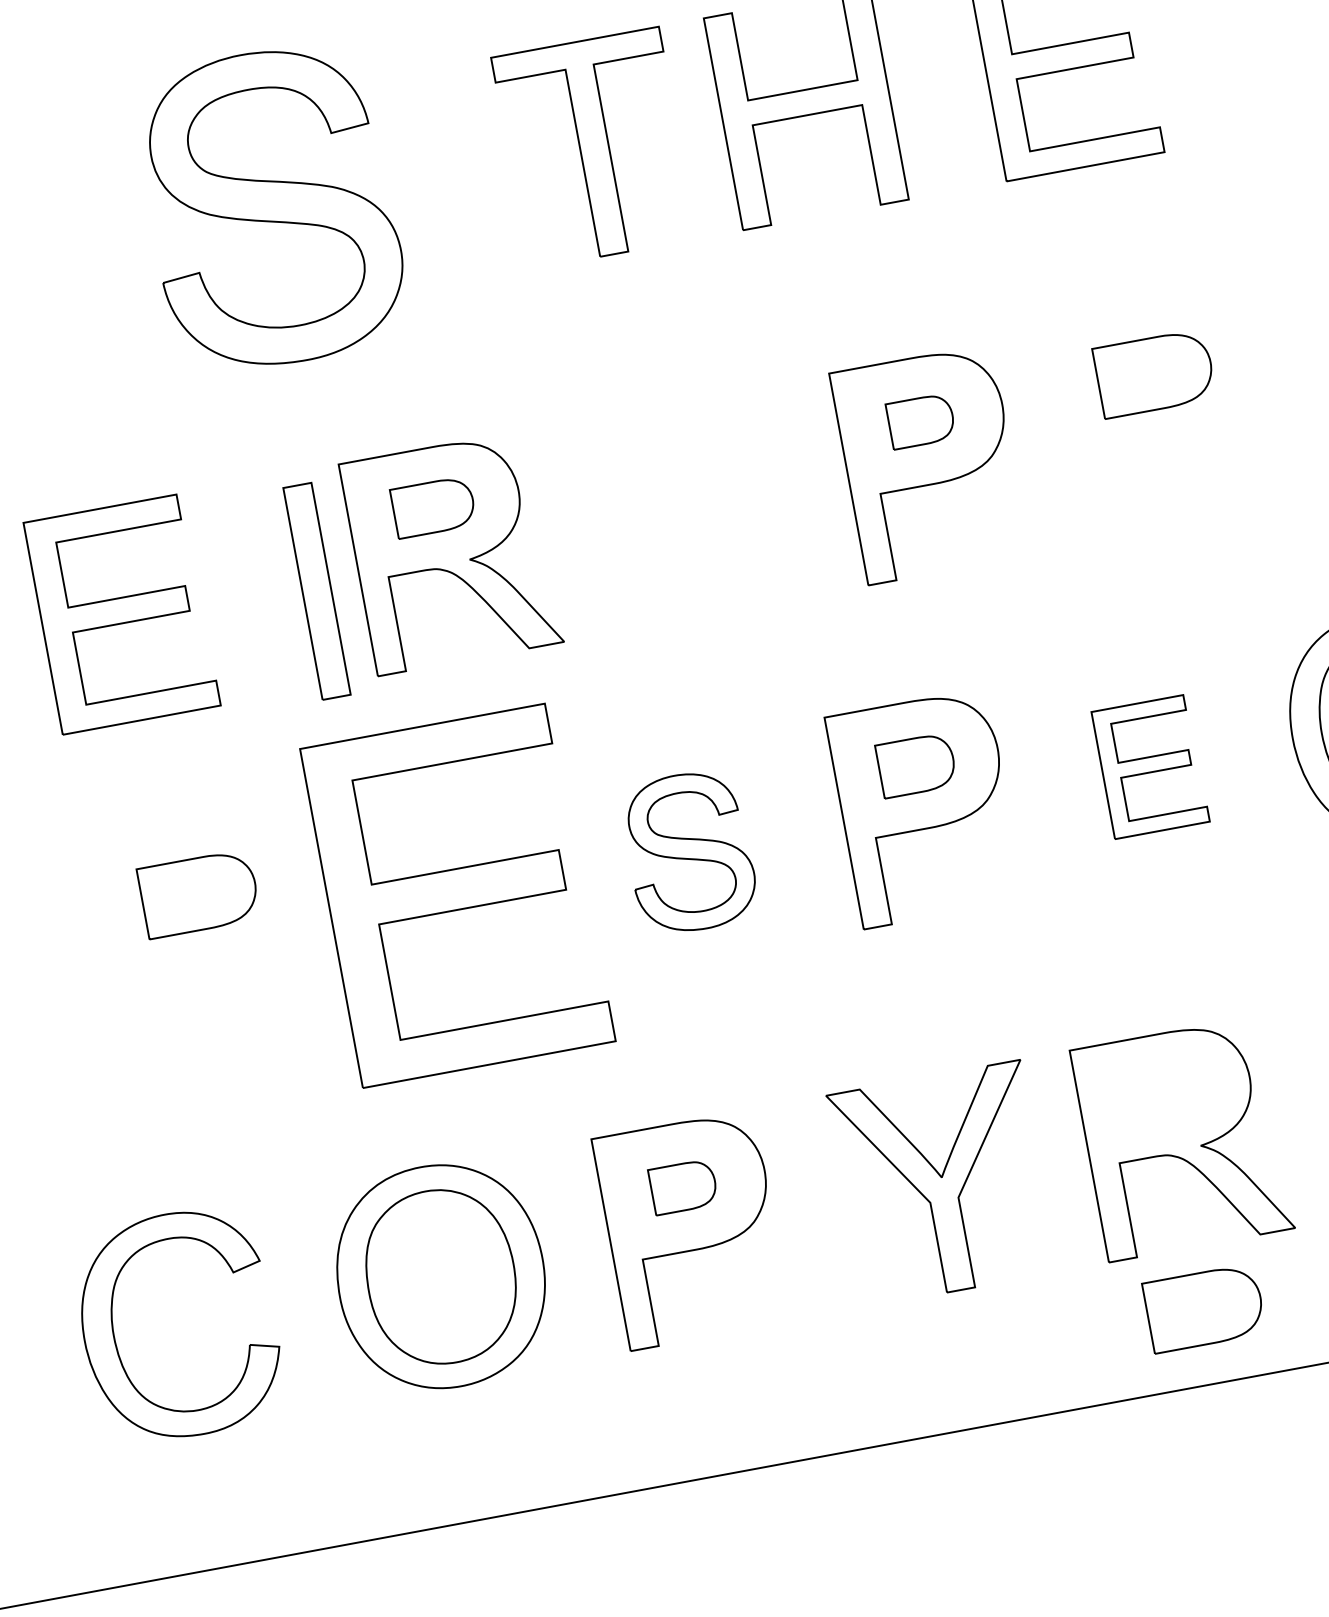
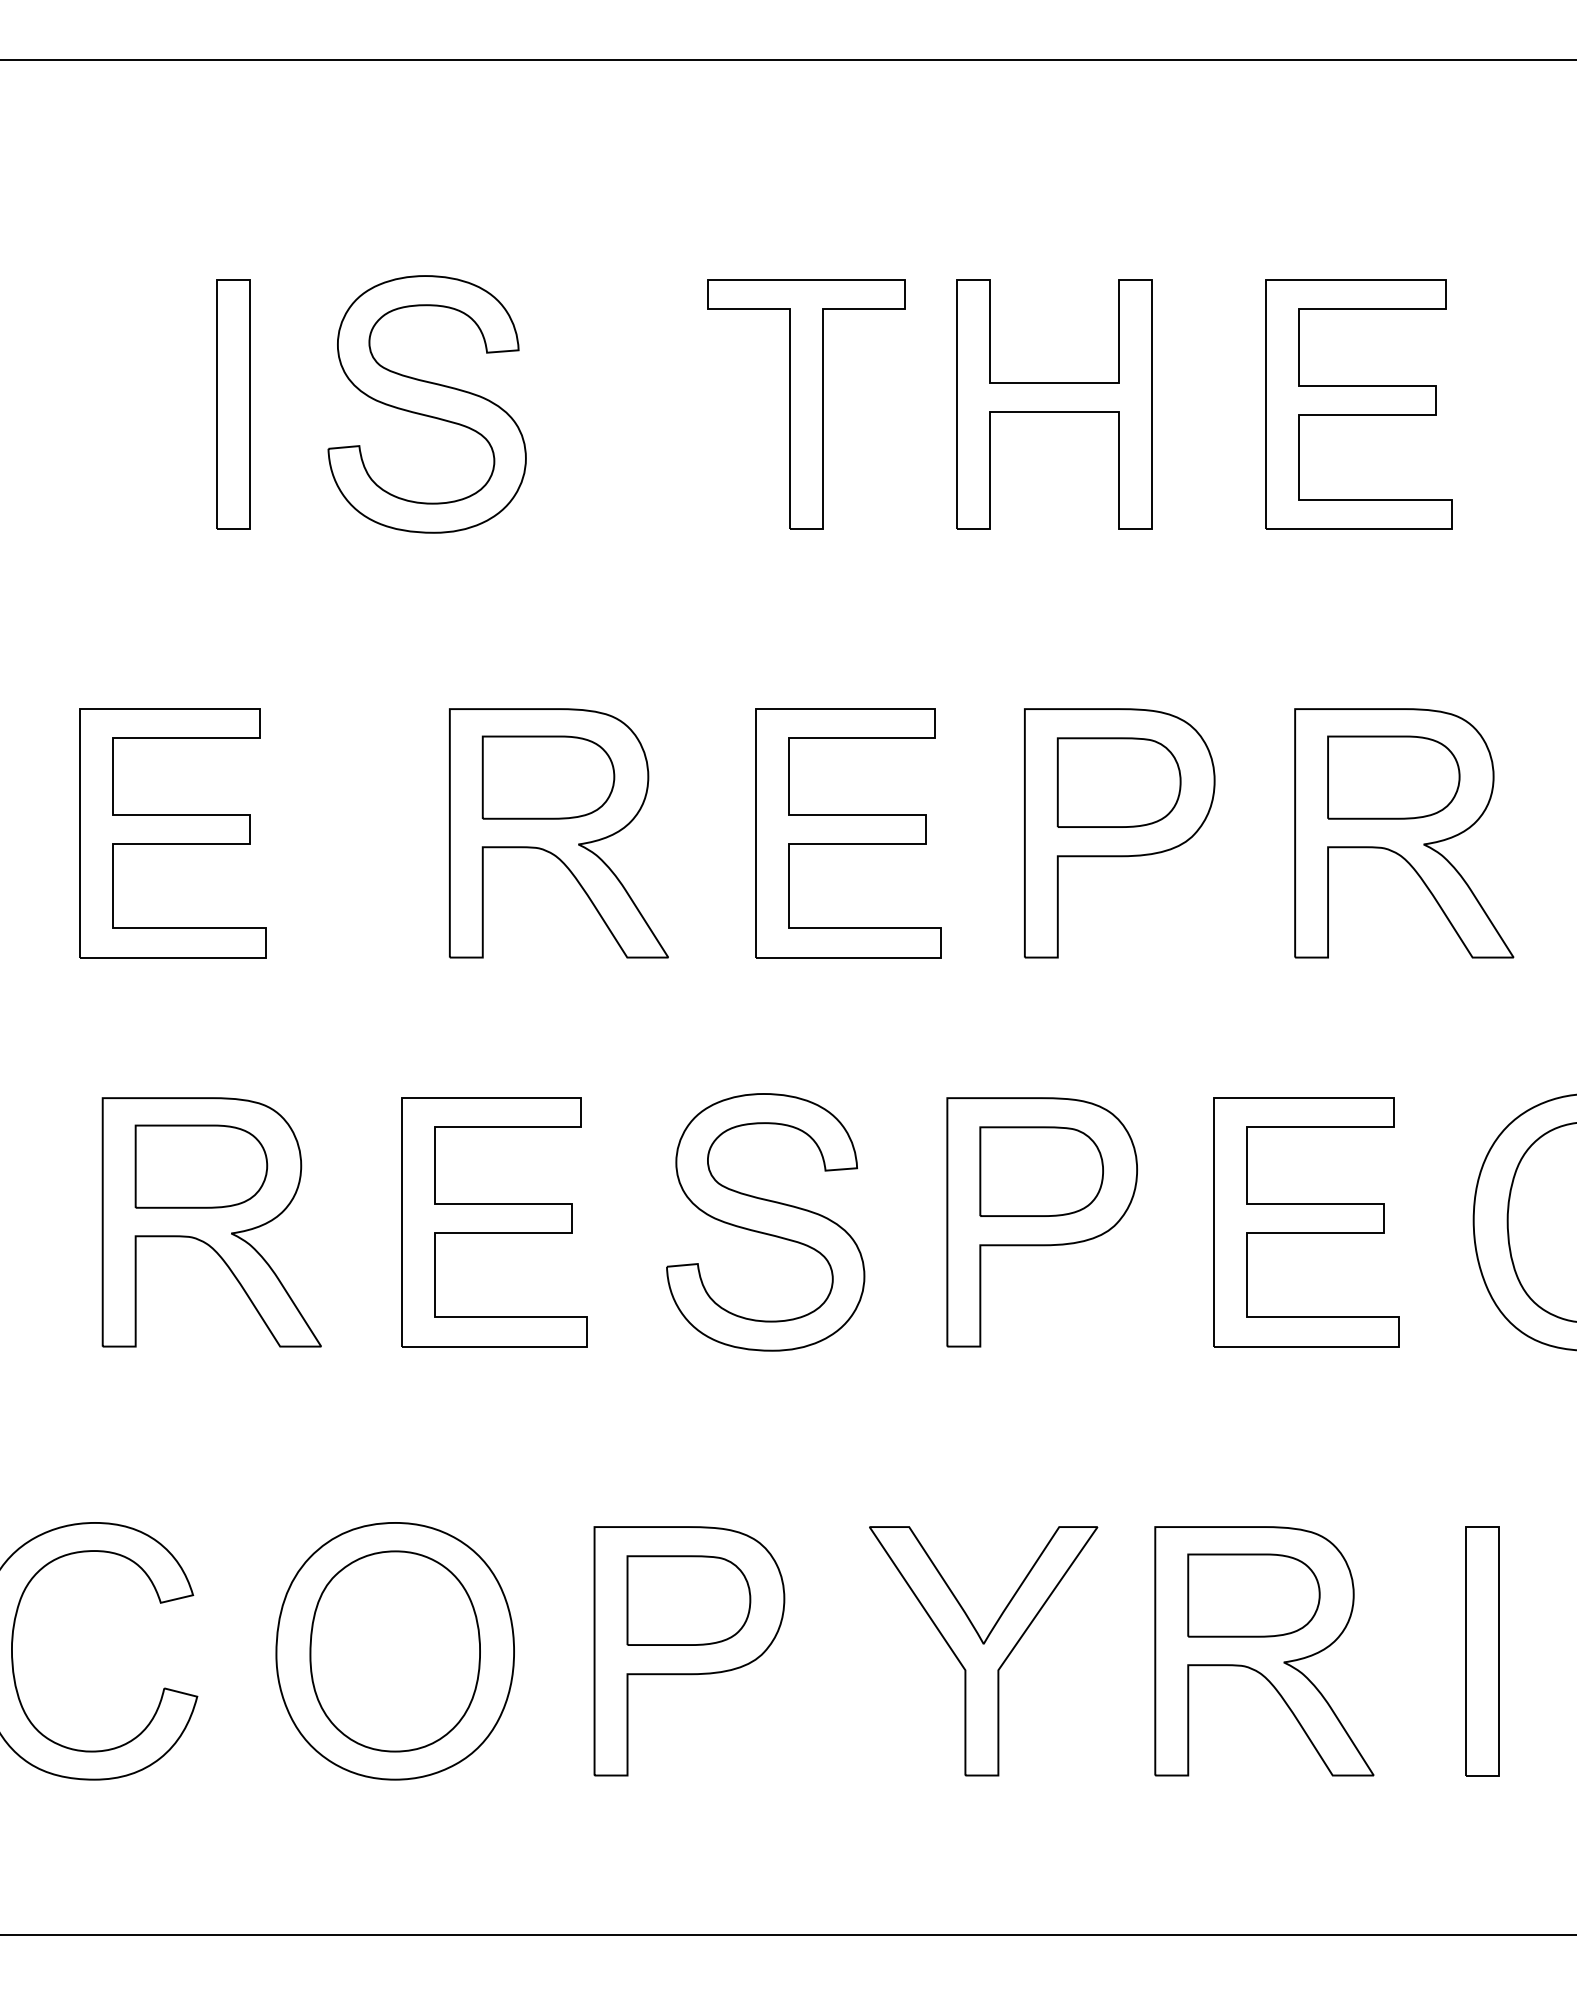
part: (270, 208) -> (426, 404), size x0.71
part: (1172, 419) -> (1404, 833), added
part: (920, 421) -> (1118, 782), size x1.67
part: (433, 507) -> (548, 777), size x1.43
part: (698, 507) -> (848, 833), added
part: (316, 591) -> (233, 404), moved
part: (916, 765) -> (1041, 1171), size x1.43
part: (1150, 766) -> (1306, 1222), size x1.67
part: (689, 852) -> (765, 1222), size x1.43
part: (457, 895) -> (494, 1222), size x0.62
part: (216, 940) -> (211, 1222), added
part: (683, 1187) -> (688, 1600), size x1.67
part: (1204, 1308) -> (1253, 1595), moved

